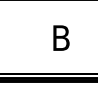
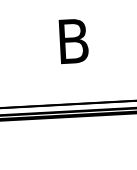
text: (61, 37) -> (73, 40), moved

